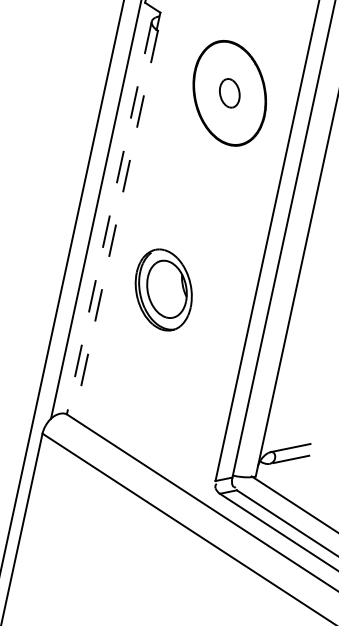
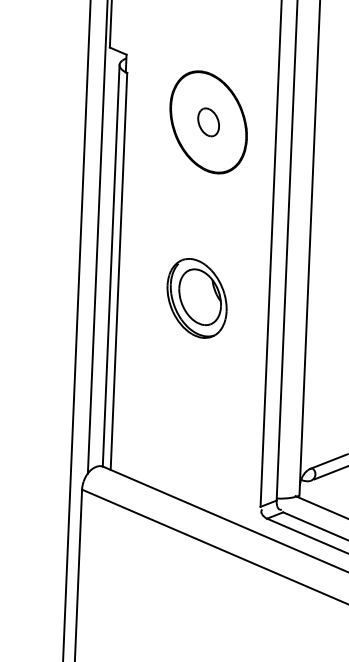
line: (109, 217) -> (111, 265), dashed -> solid
line: (115, 224) -> (118, 271), dashed -> solid
part: (163, 289) -> (196, 298), moved

